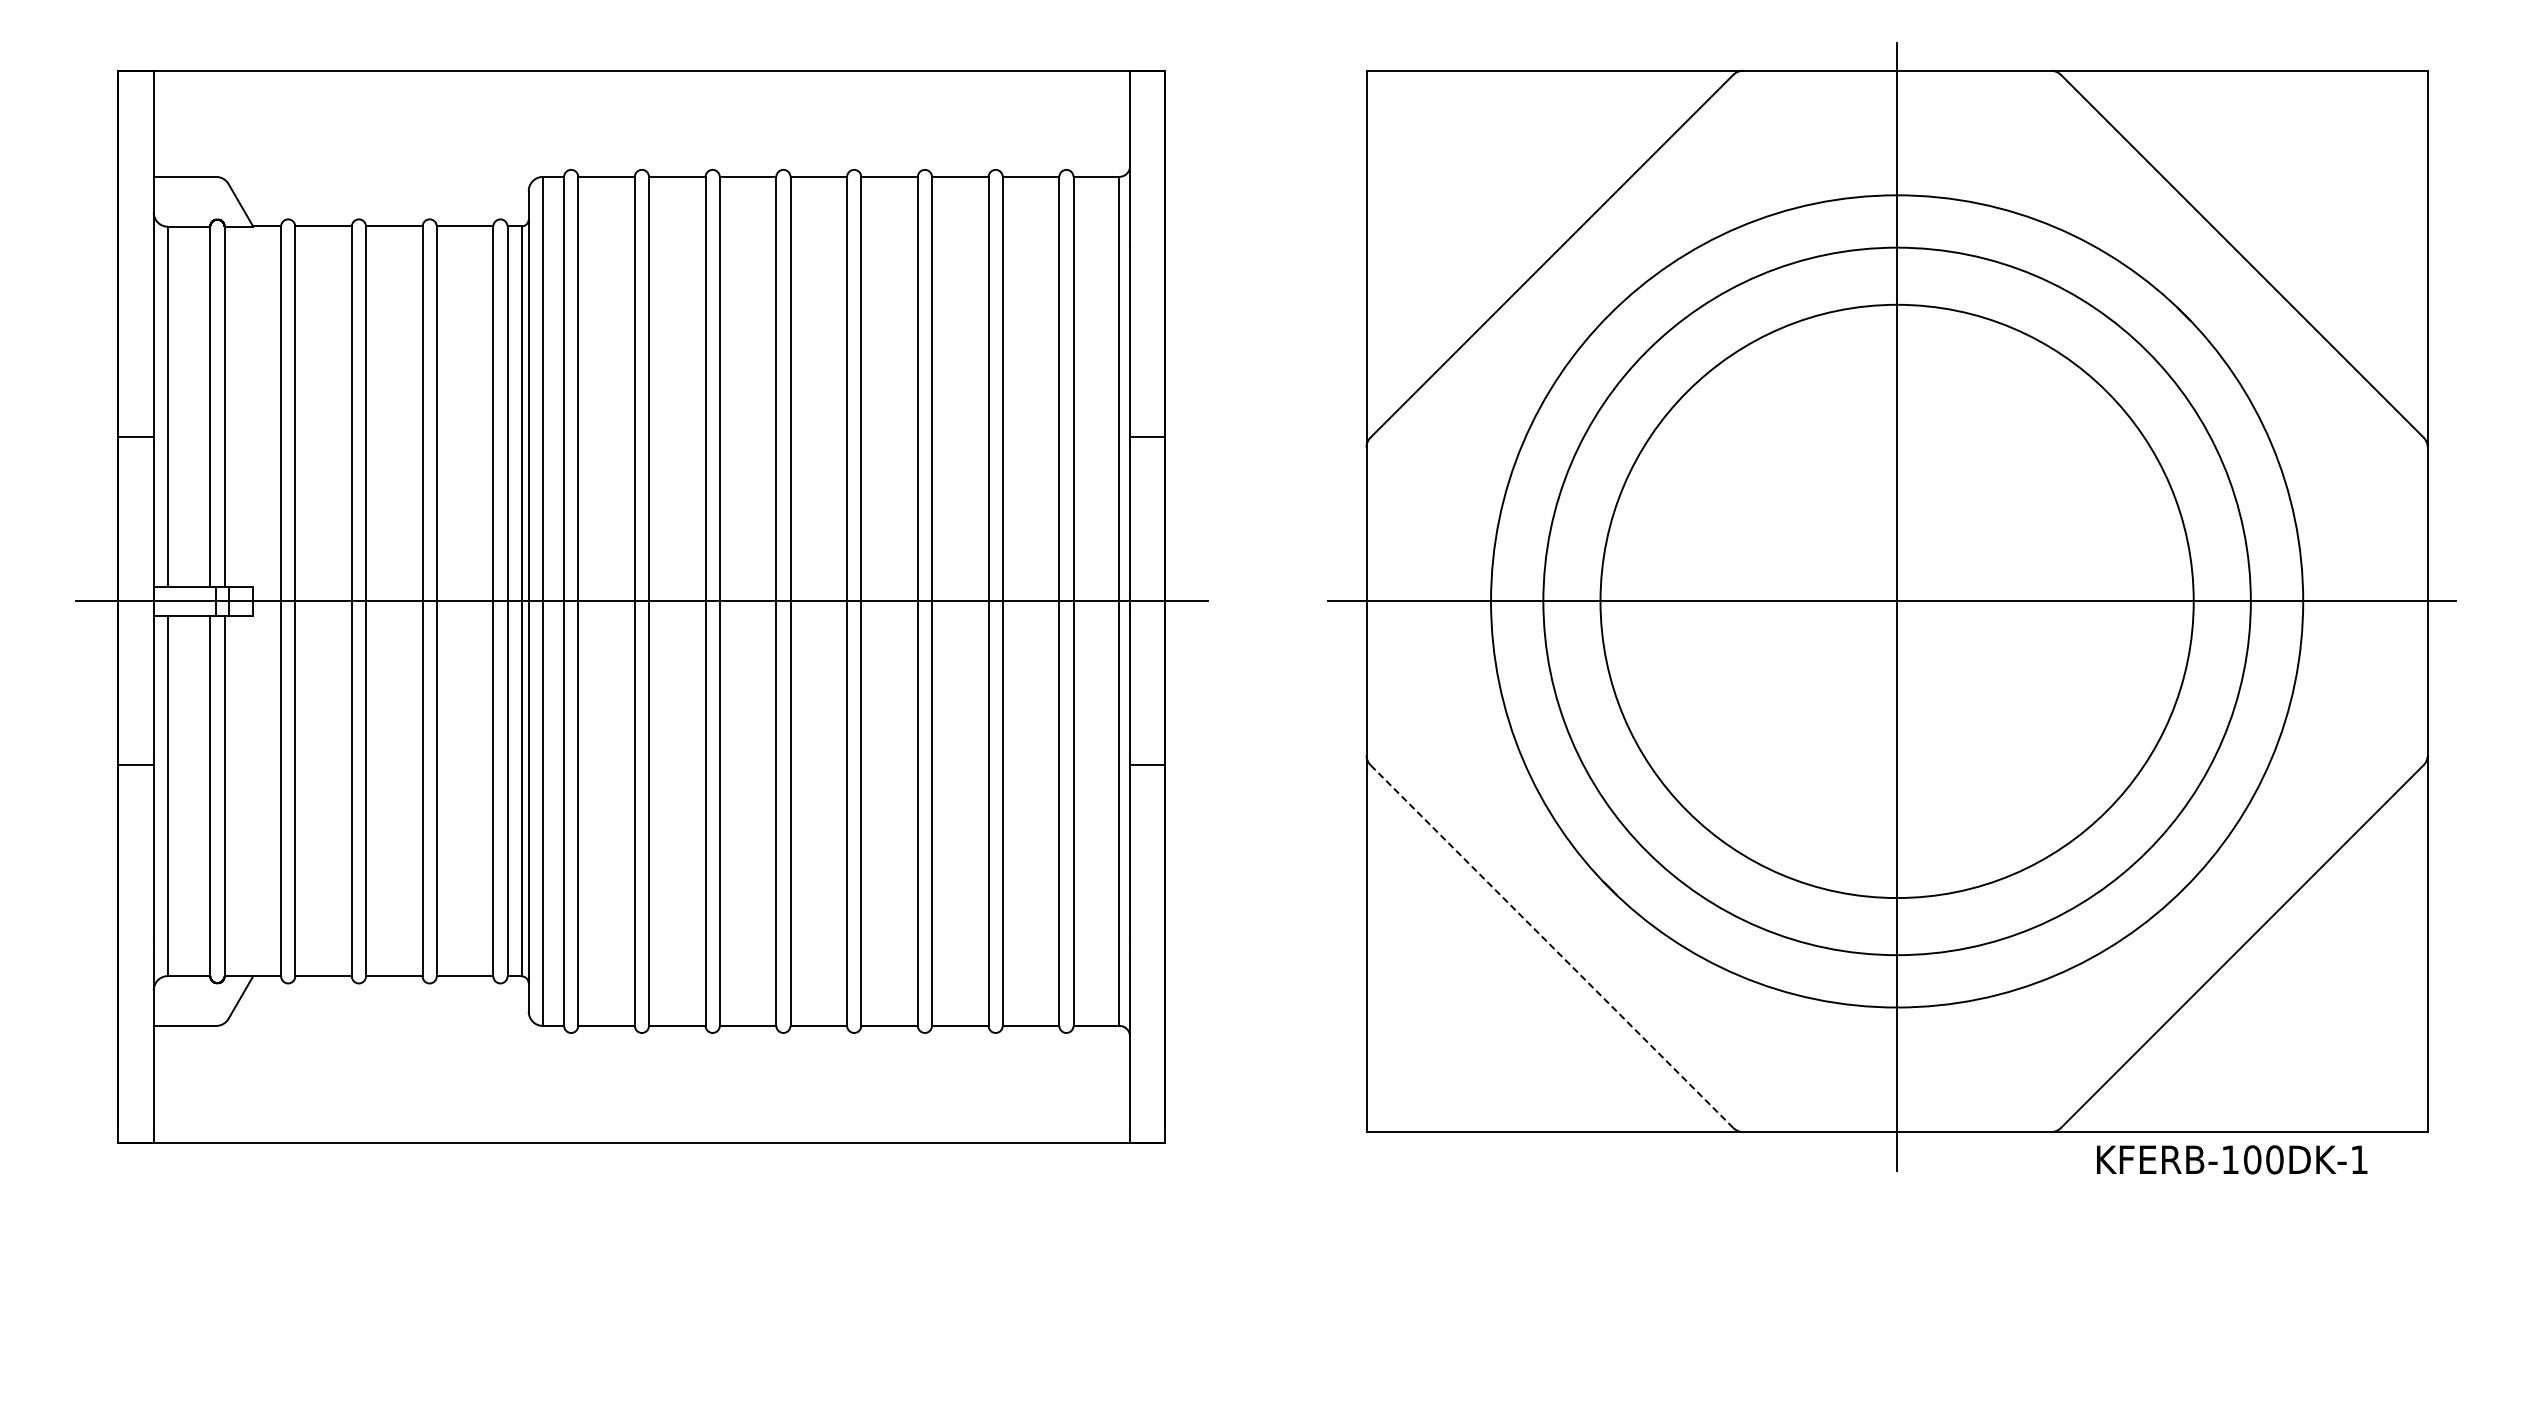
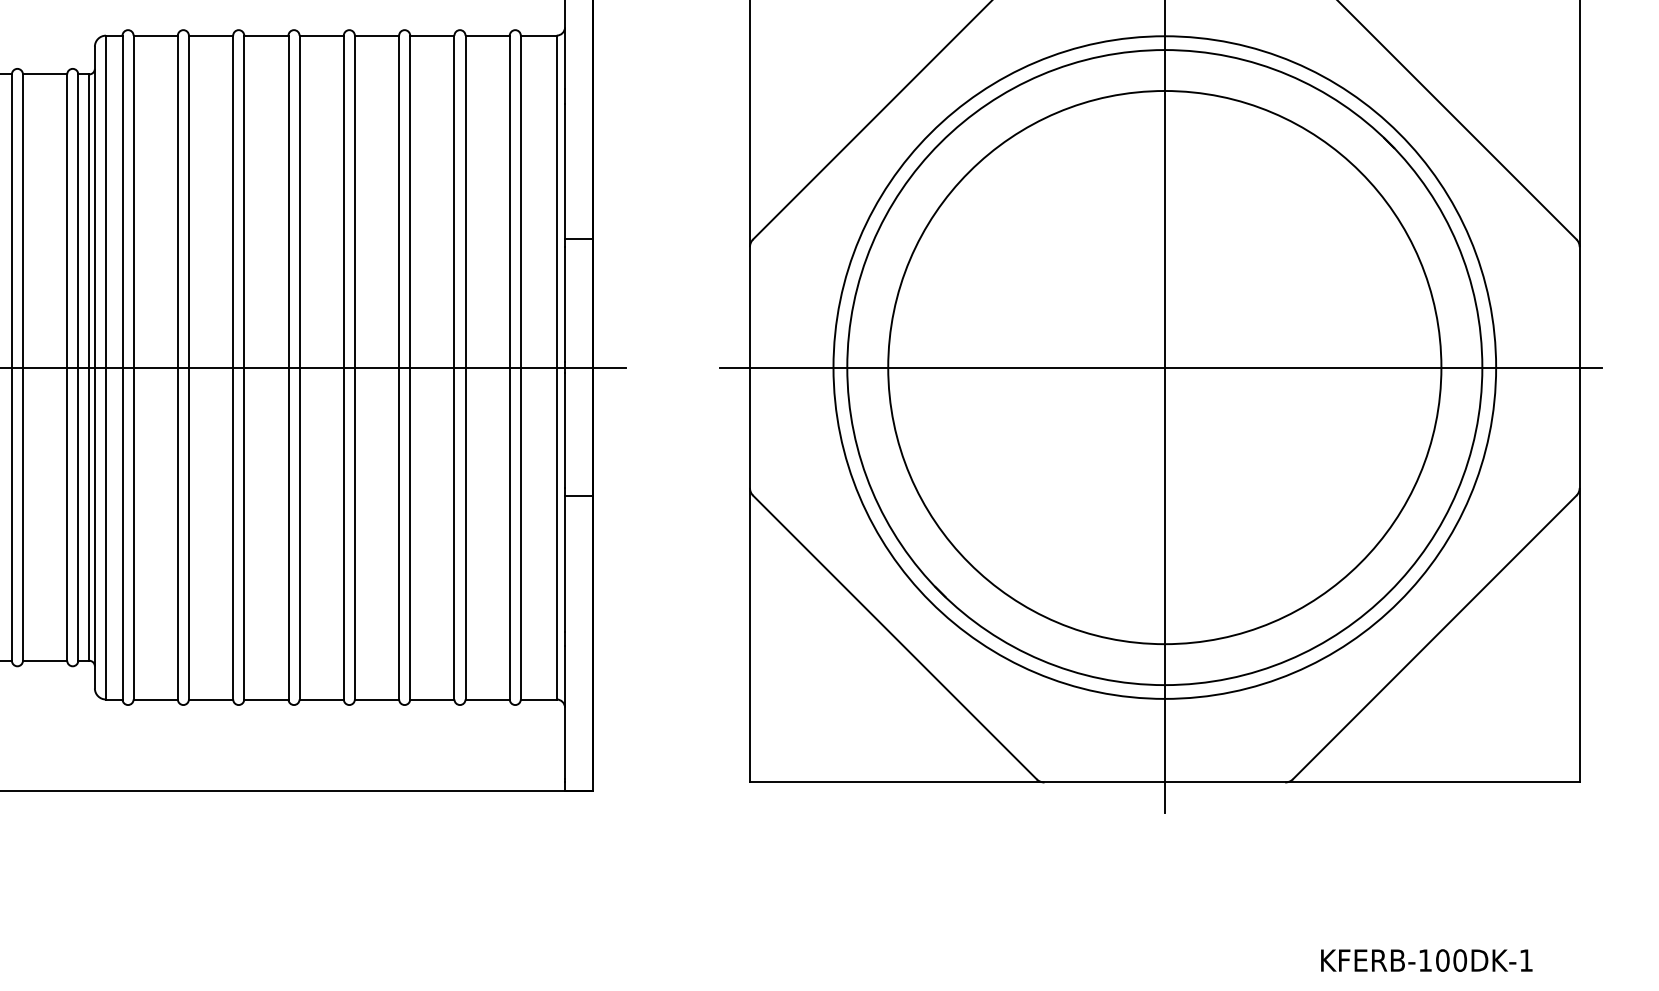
circle: (1896, 601) -> (1164, 367), size x1.43
line: (1552, 946) -> (895, 637), dashed -> solid
text: (2232, 1159) -> (1427, 960), moved

